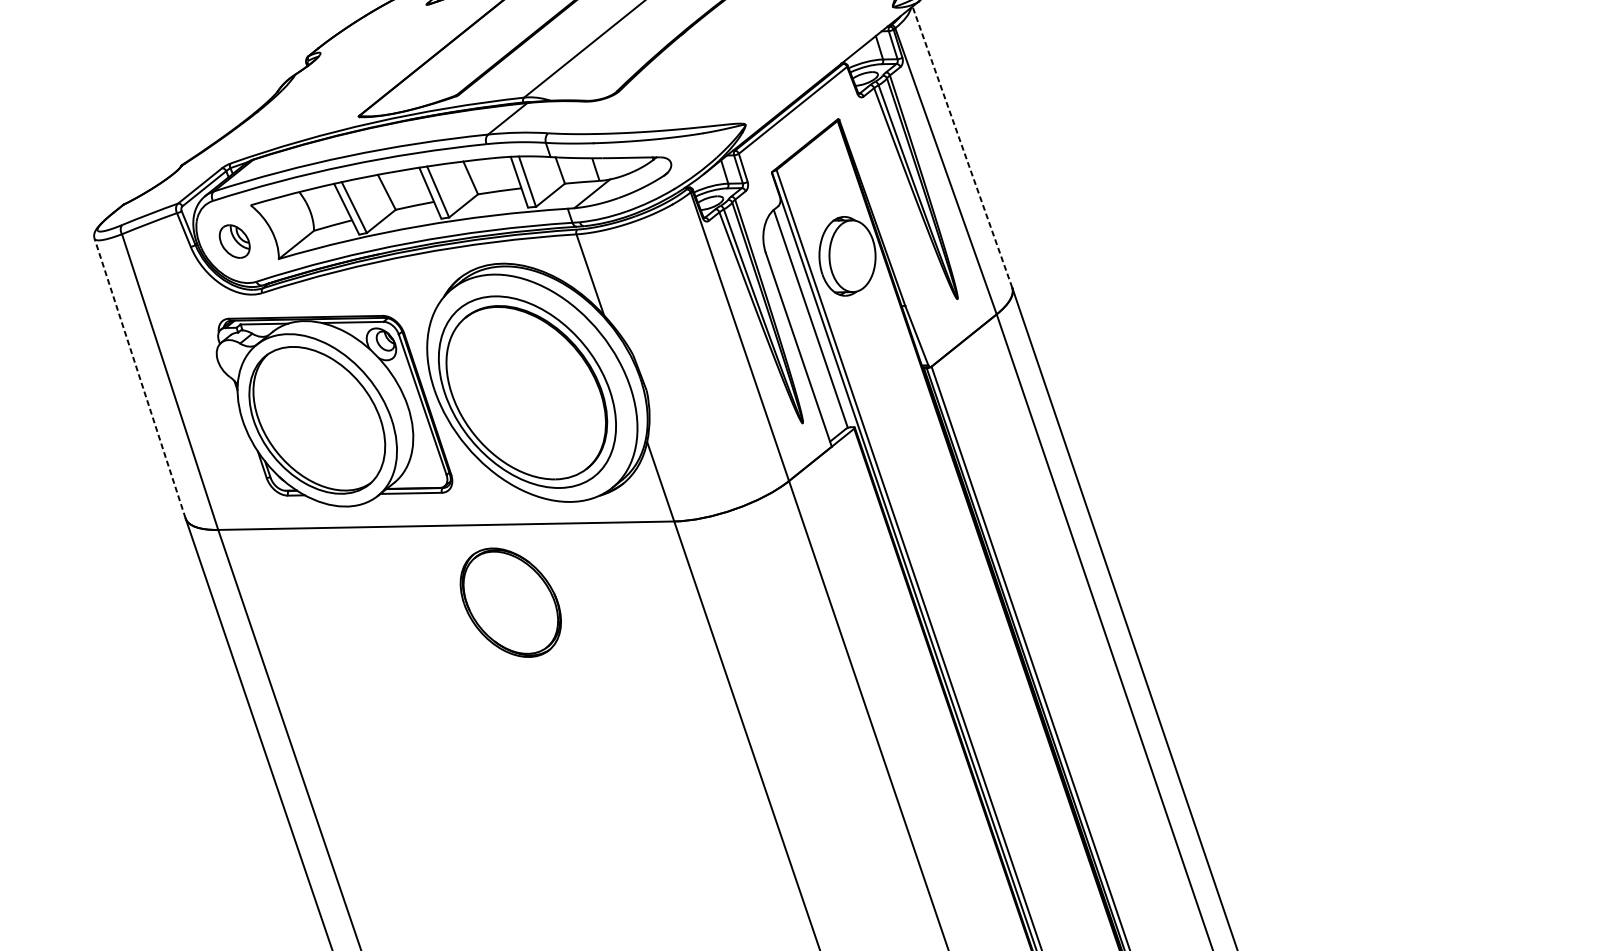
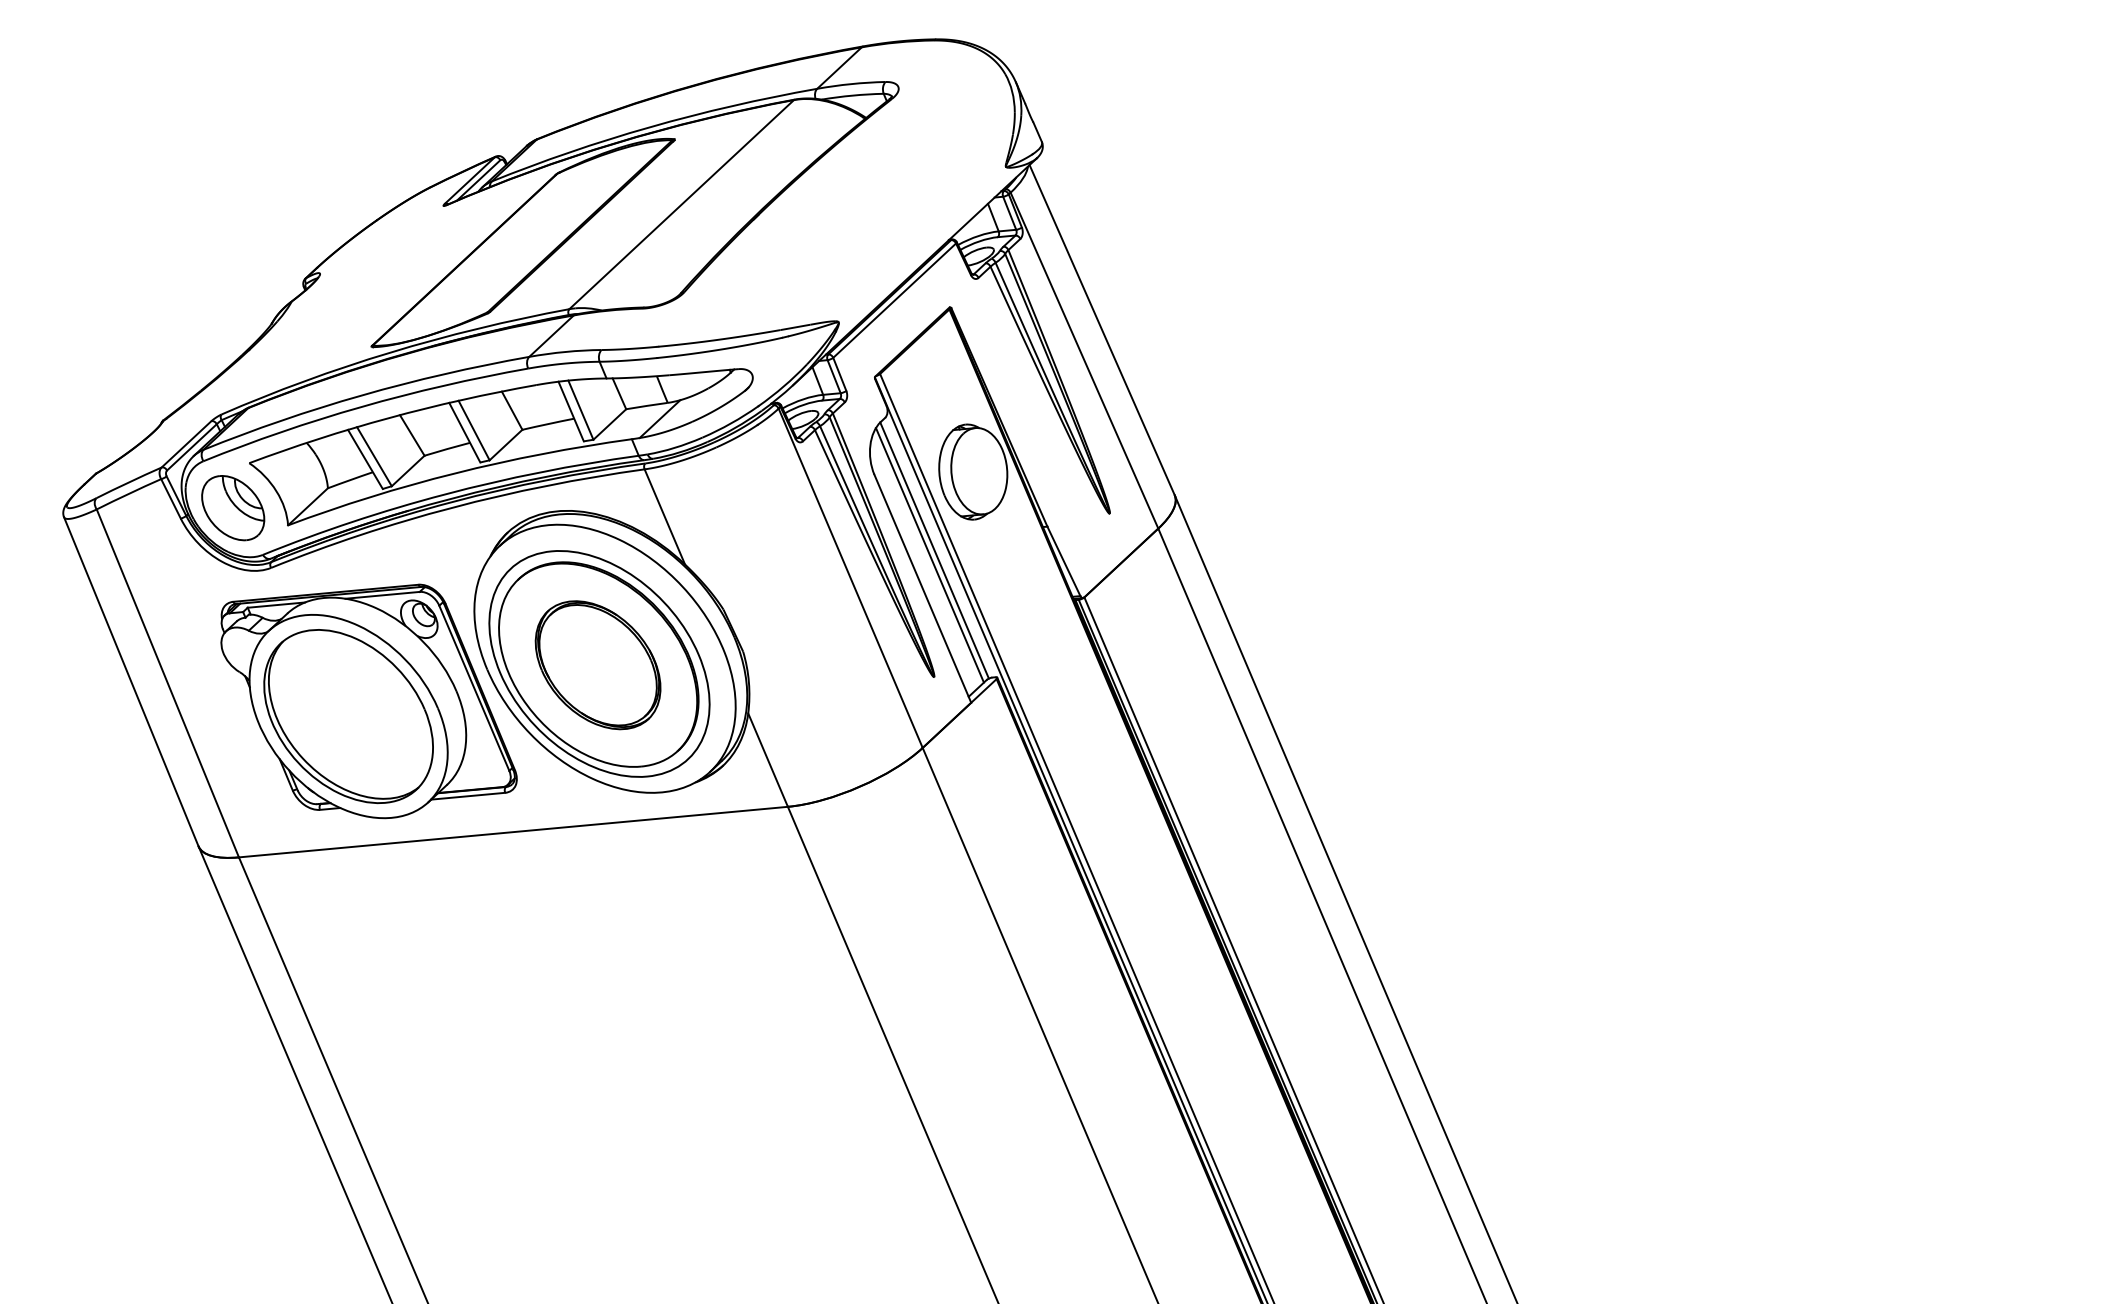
line: (961, 146) -> (1101, 329), dashed -> solid
part: (234, 241) -> (233, 508), size x1.67
line: (806, 322) -> (929, 555), added
line: (140, 378) -> (131, 681), dashed -> solid
part: (510, 602) -> (597, 665), moved

